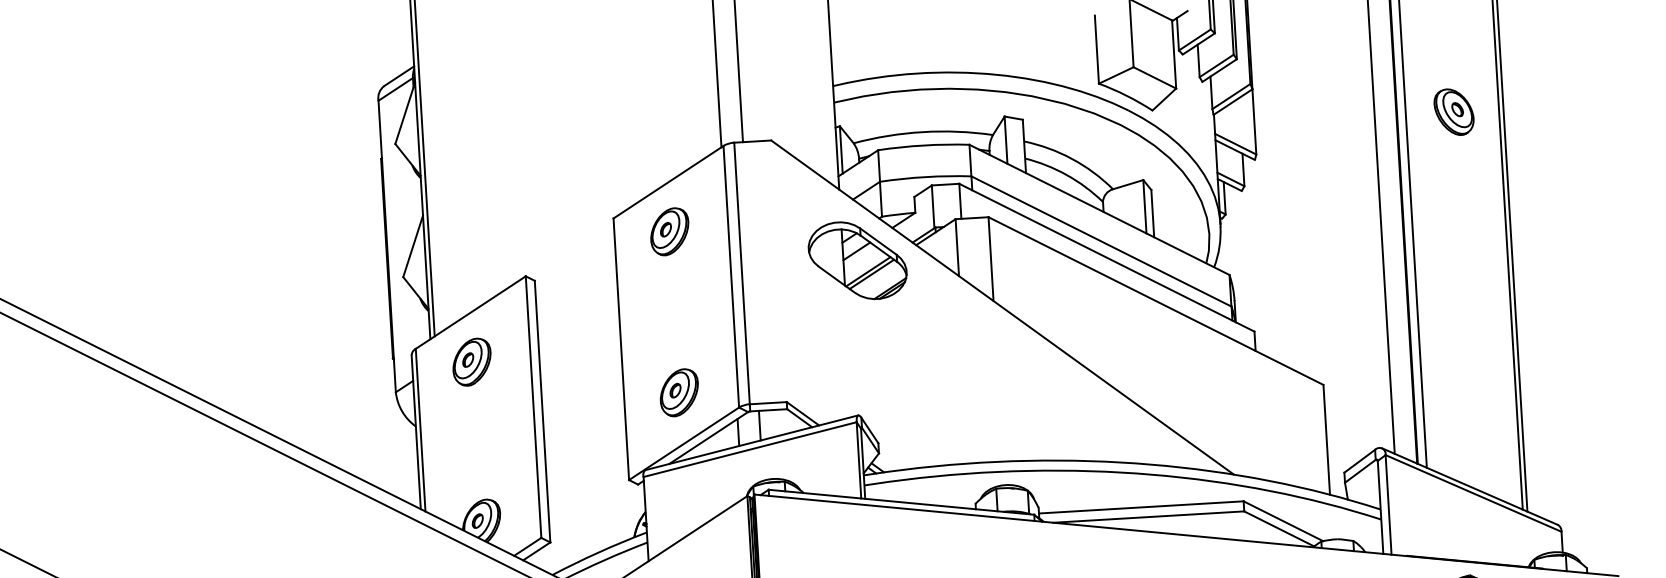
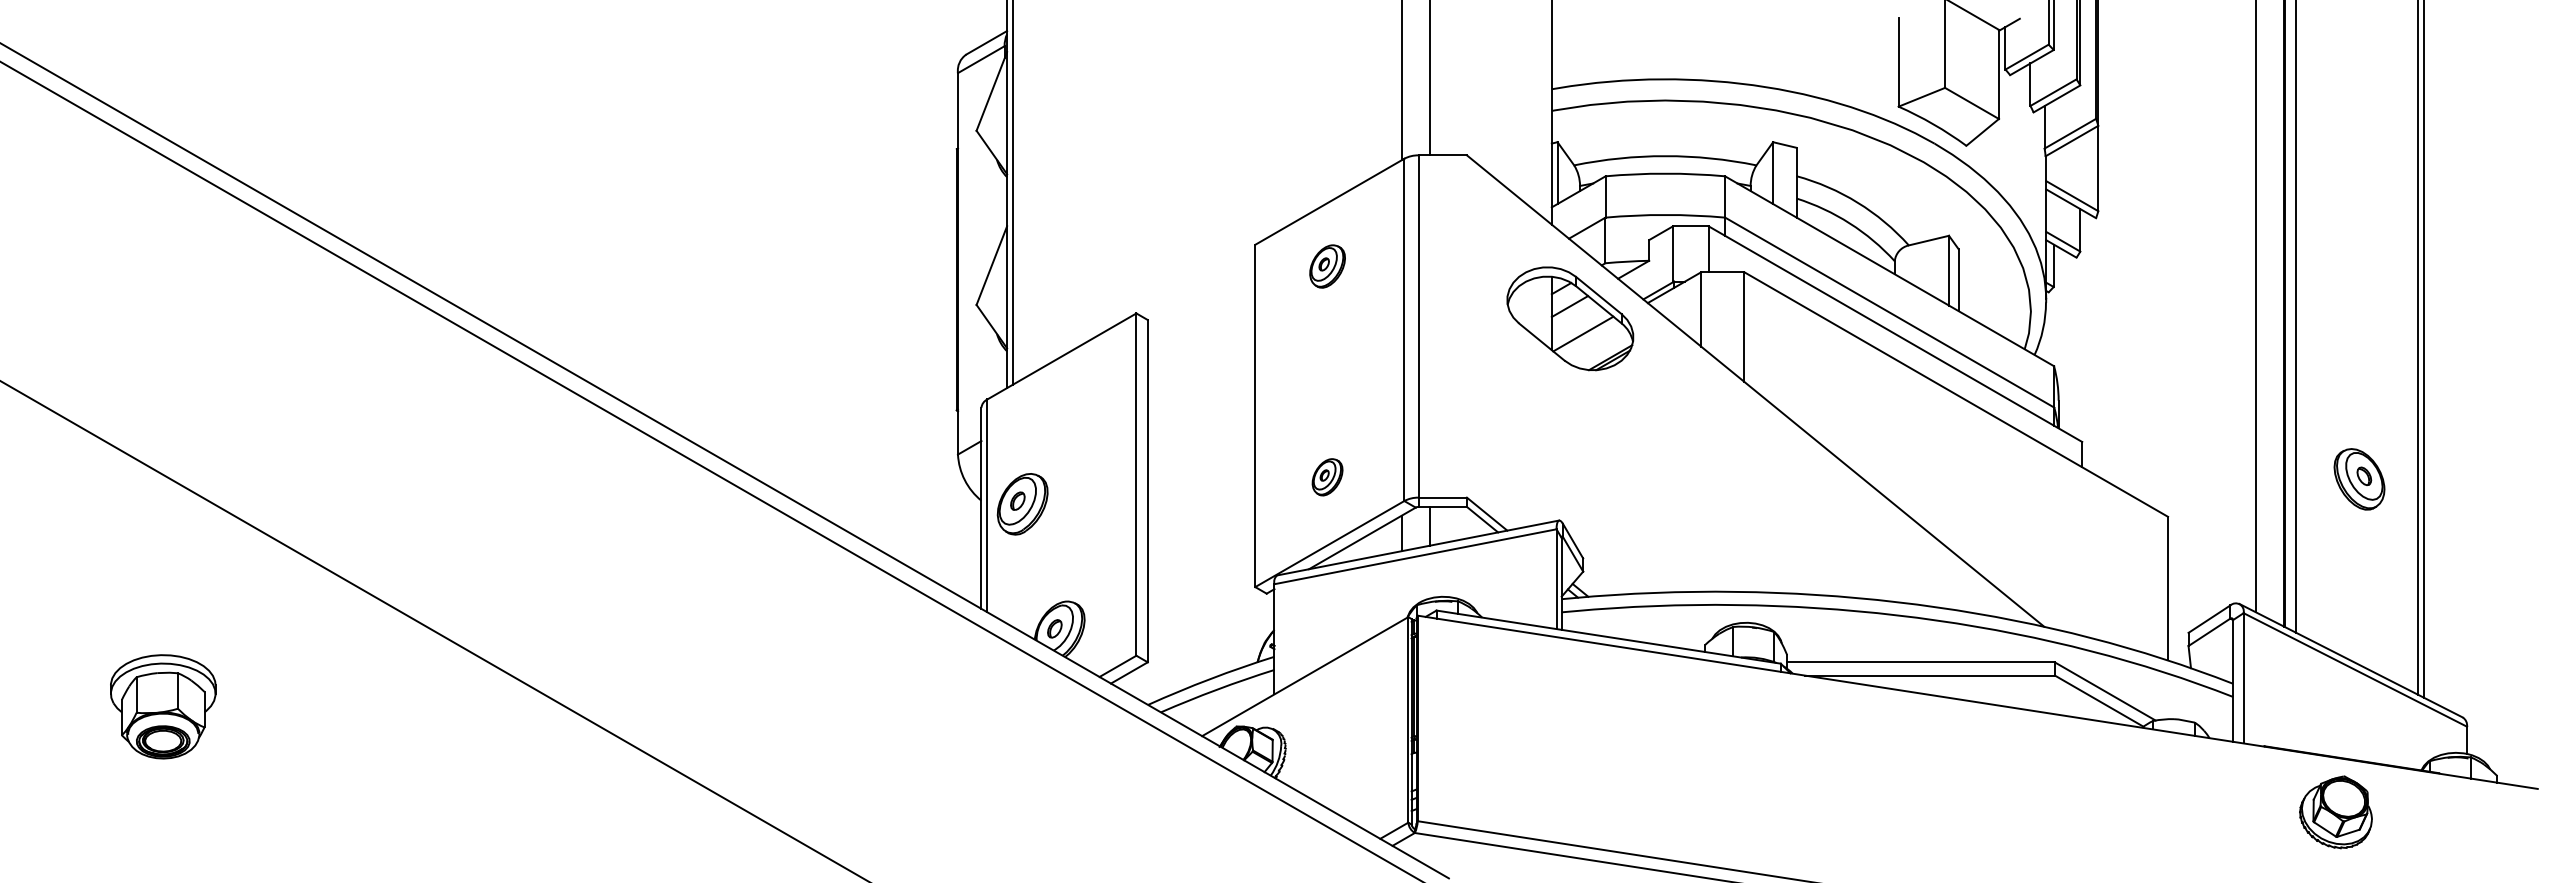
part: (1454, 112) -> (2359, 479), moved
part: (669, 231) -> (1327, 266), size x0.7
line: (871, 274) -> (1587, 337), removed
part: (471, 362) -> (1022, 504), moved
part: (679, 393) -> (1327, 477), size x0.6

